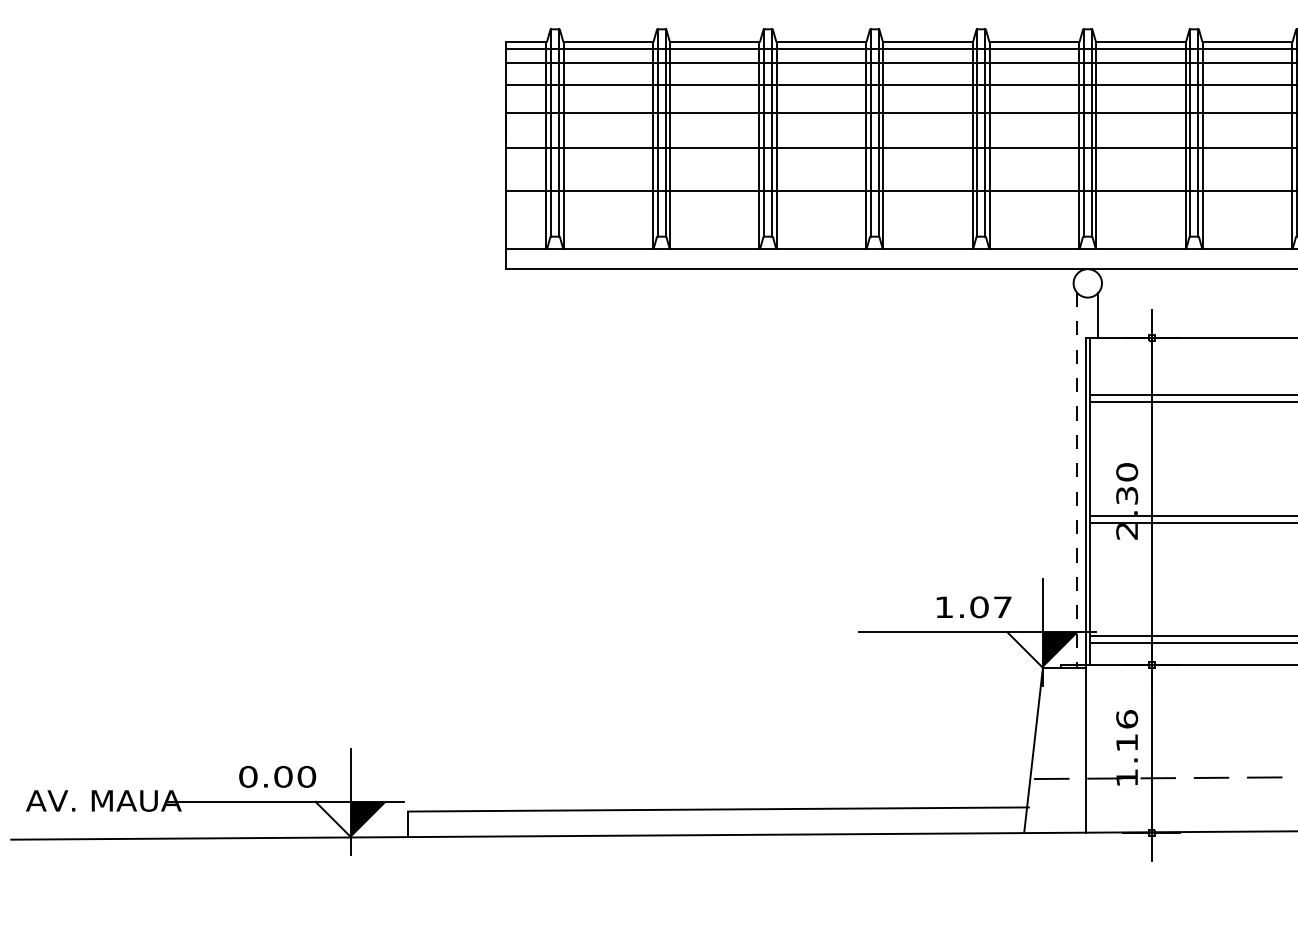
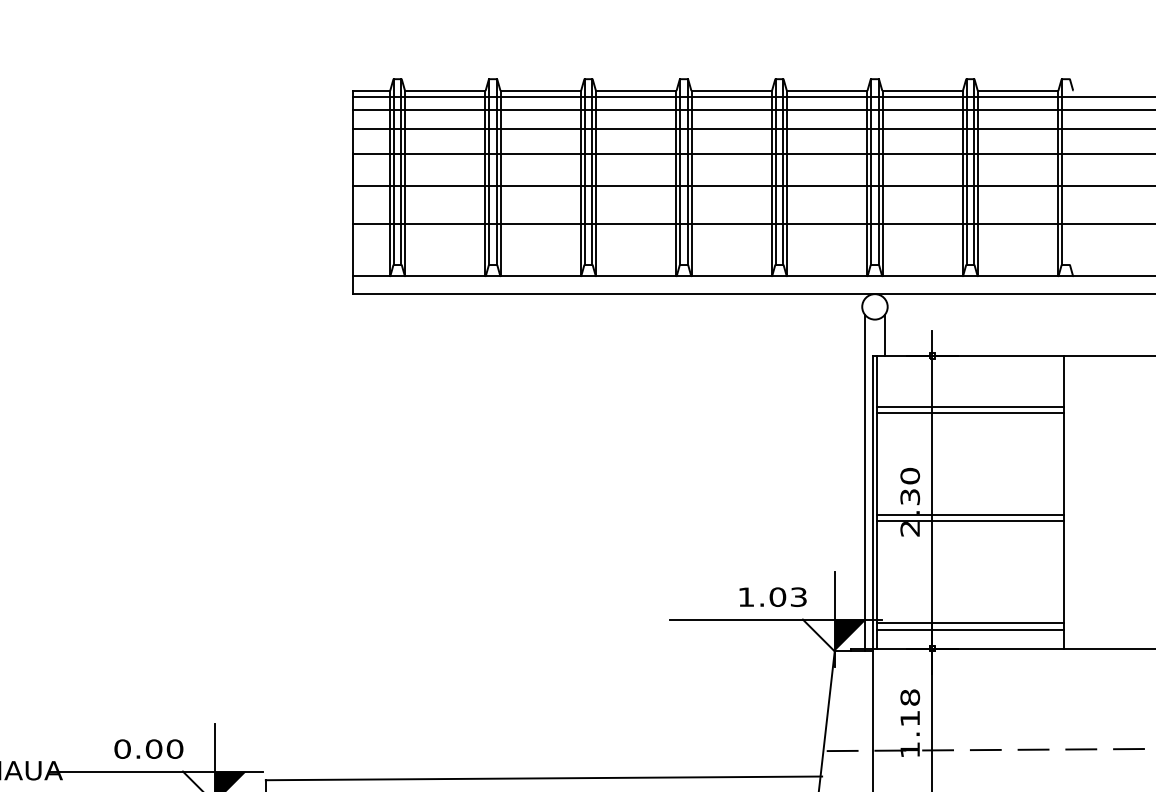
line: (1077, 480) -> (865, 483), dashed -> solid
text: (1002, 607) -> (798, 597), 1.07 -> 1.03
text: (1126, 719) -> (909, 697), 1.16 -> 1.18

